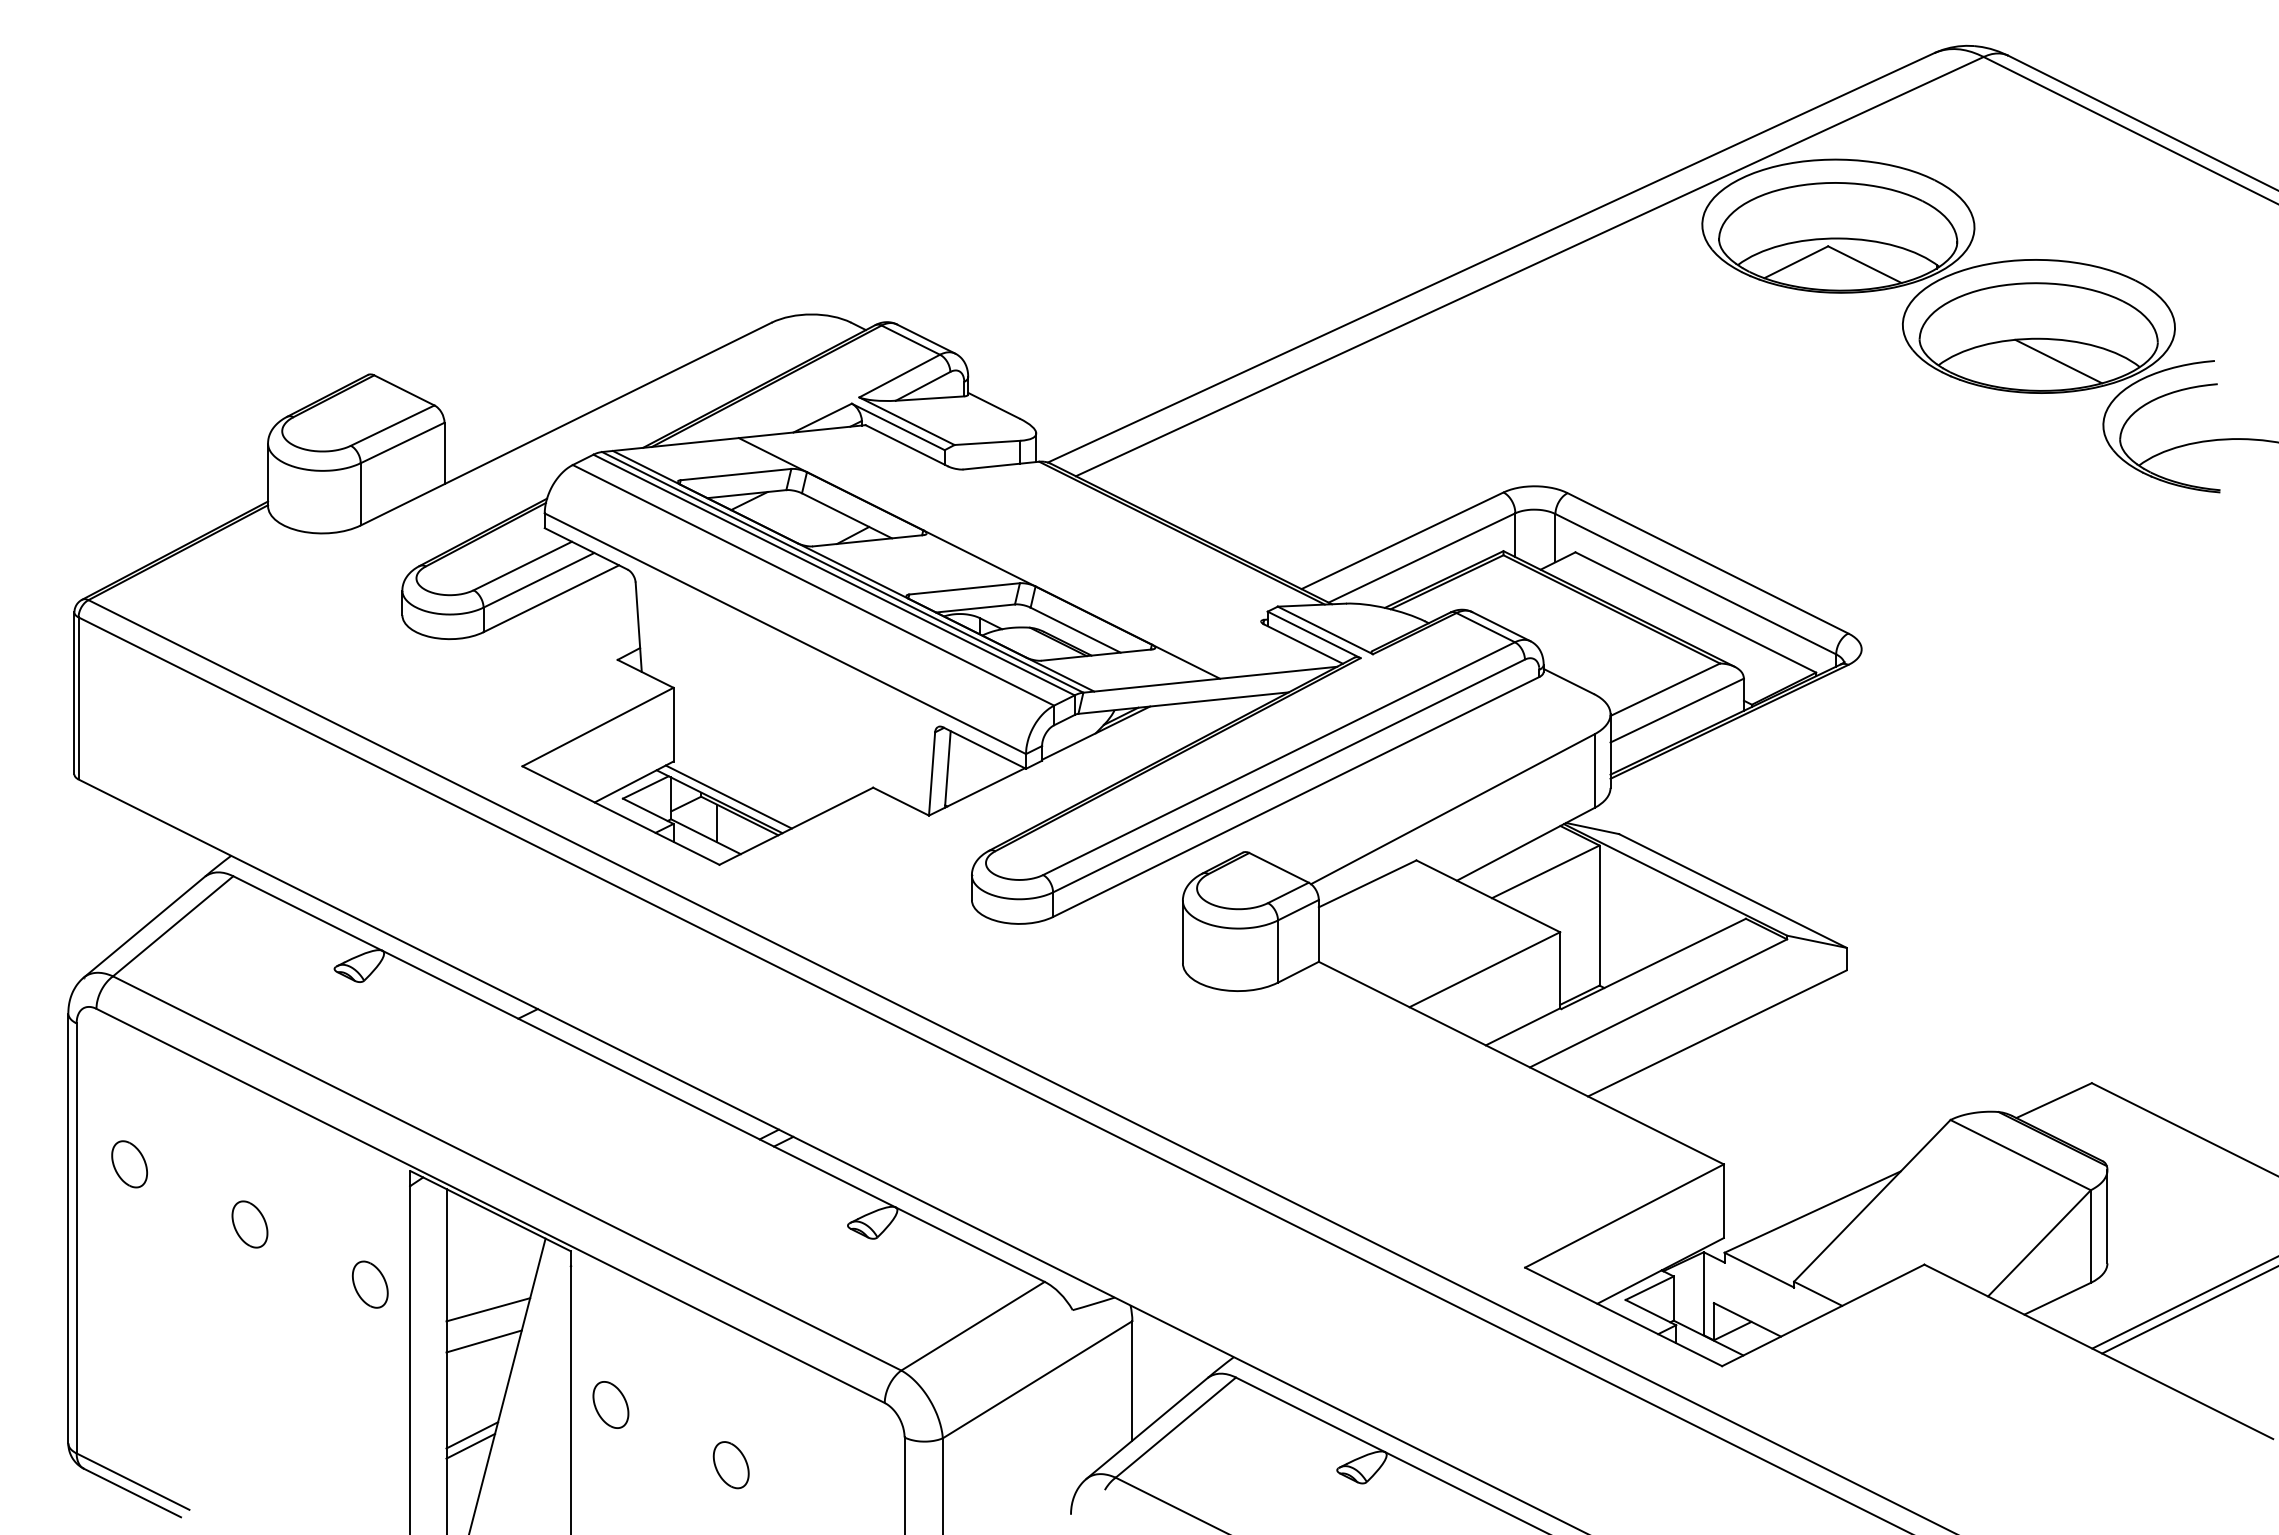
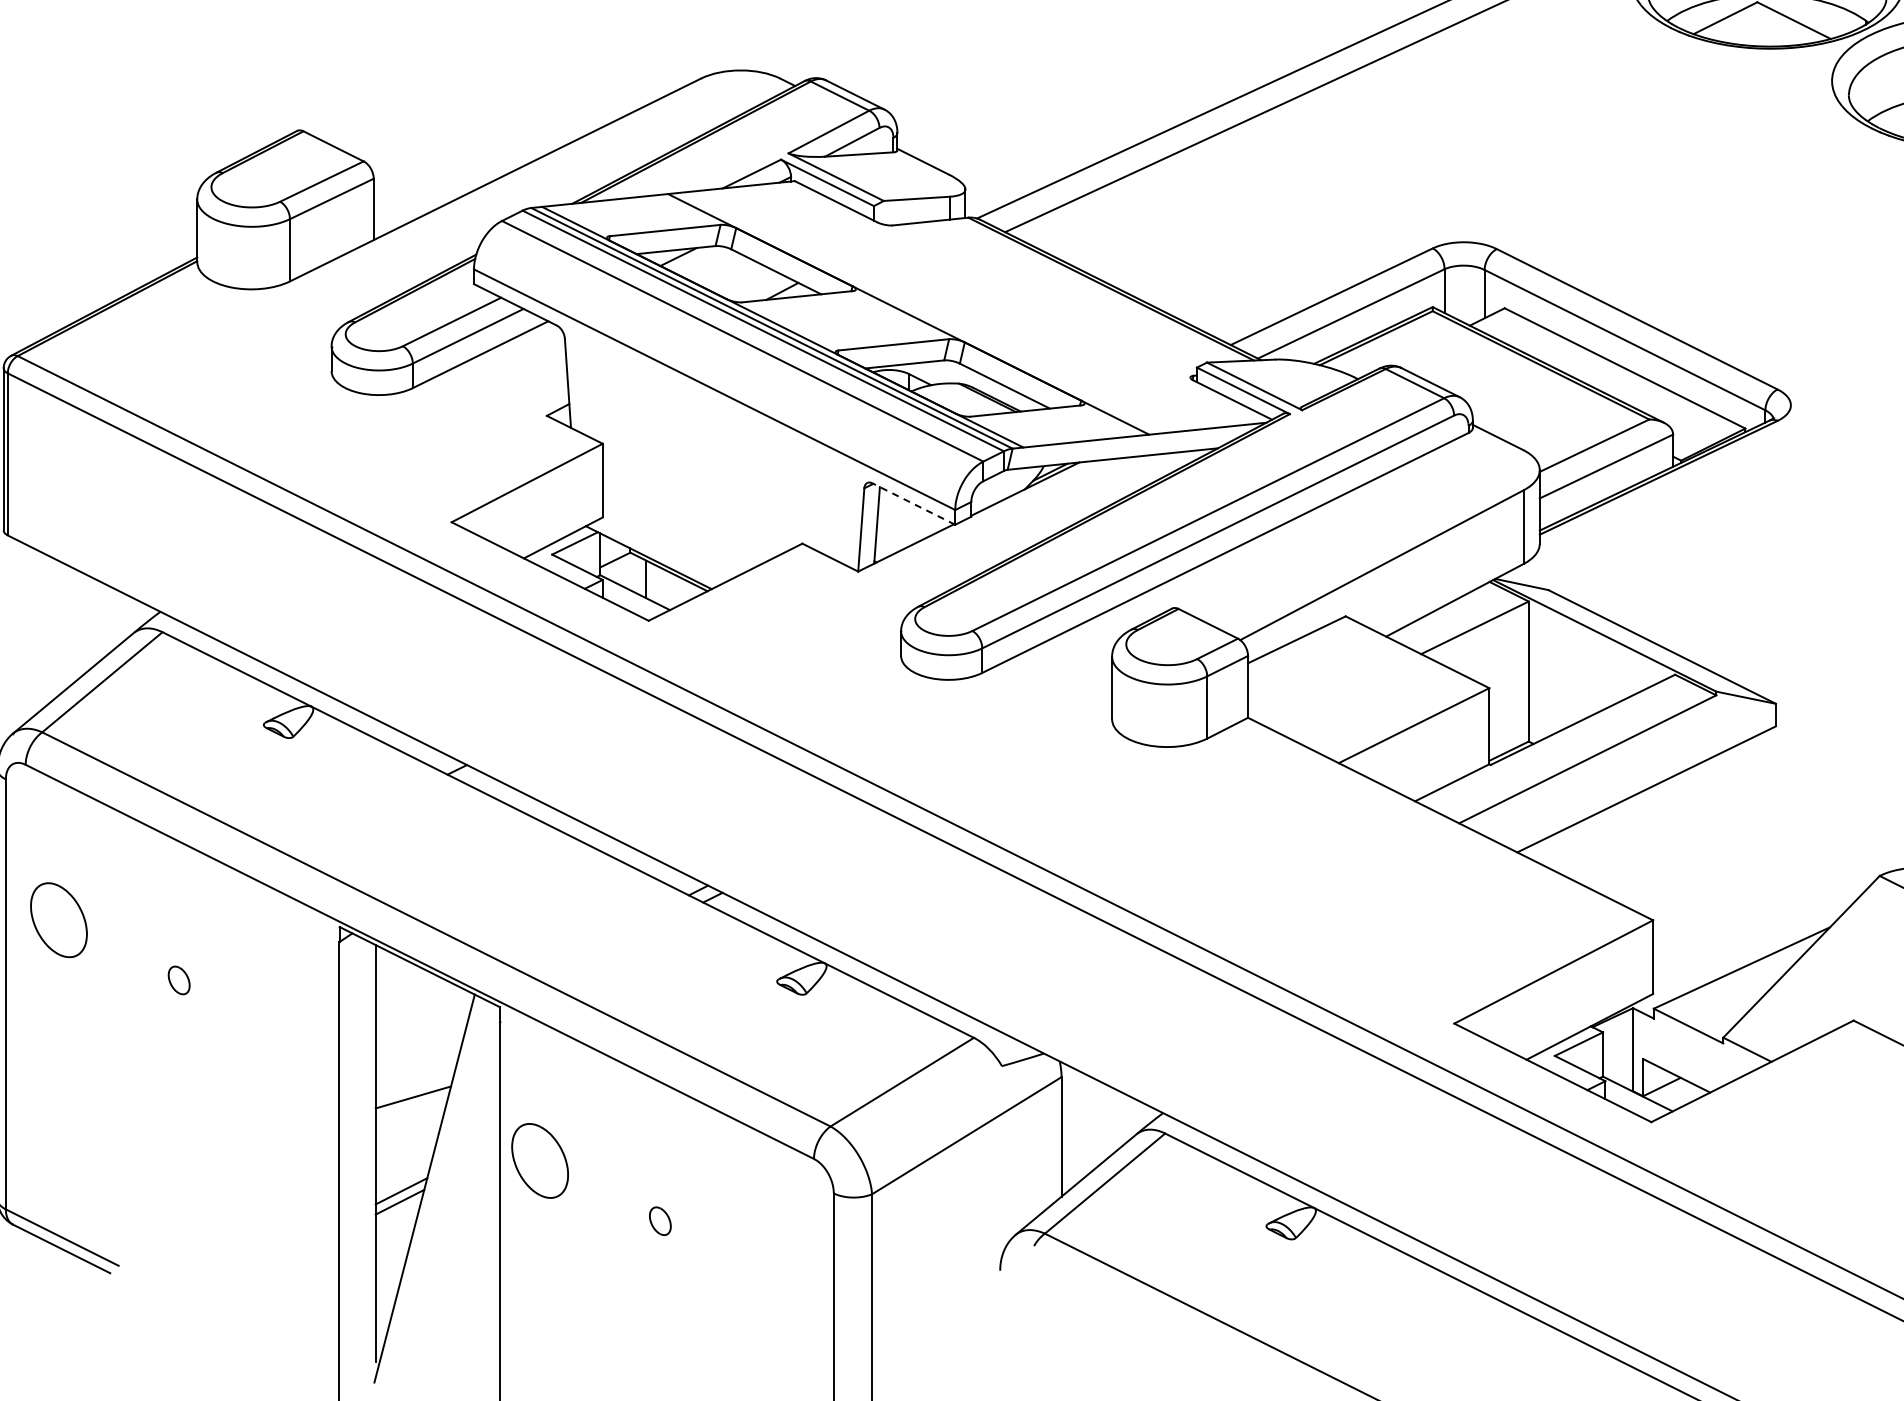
line: (984, 747) -> (913, 503), solid -> dashed
line: (728, 796) -> (657, 552), removed
part: (129, 1164) -> (58, 920), size x1.6
part: (249, 1224) -> (178, 980), size x0.6
part: (369, 1284) -> (298, 1040), removed
line: (488, 1309) -> (417, 1065), removed
part: (610, 1404) -> (539, 1160), size x1.6
part: (730, 1465) -> (659, 1221), size x0.6

